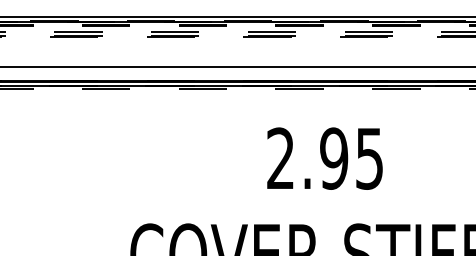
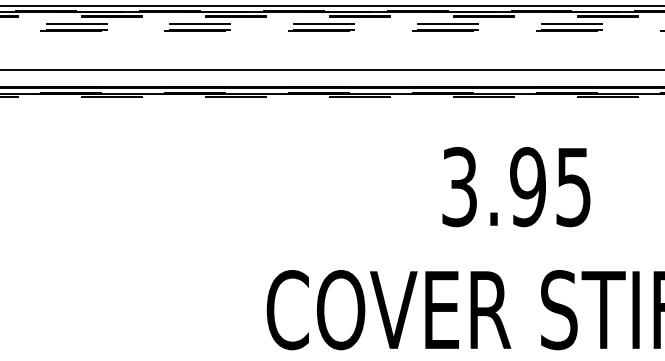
text: (280, 159) -> (459, 187), 2.95 -> 3.95

